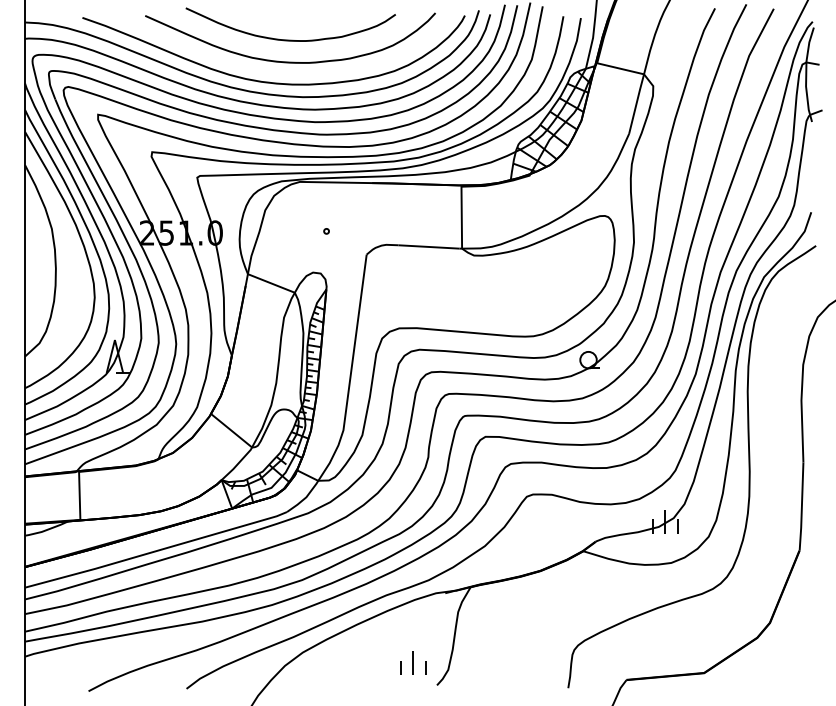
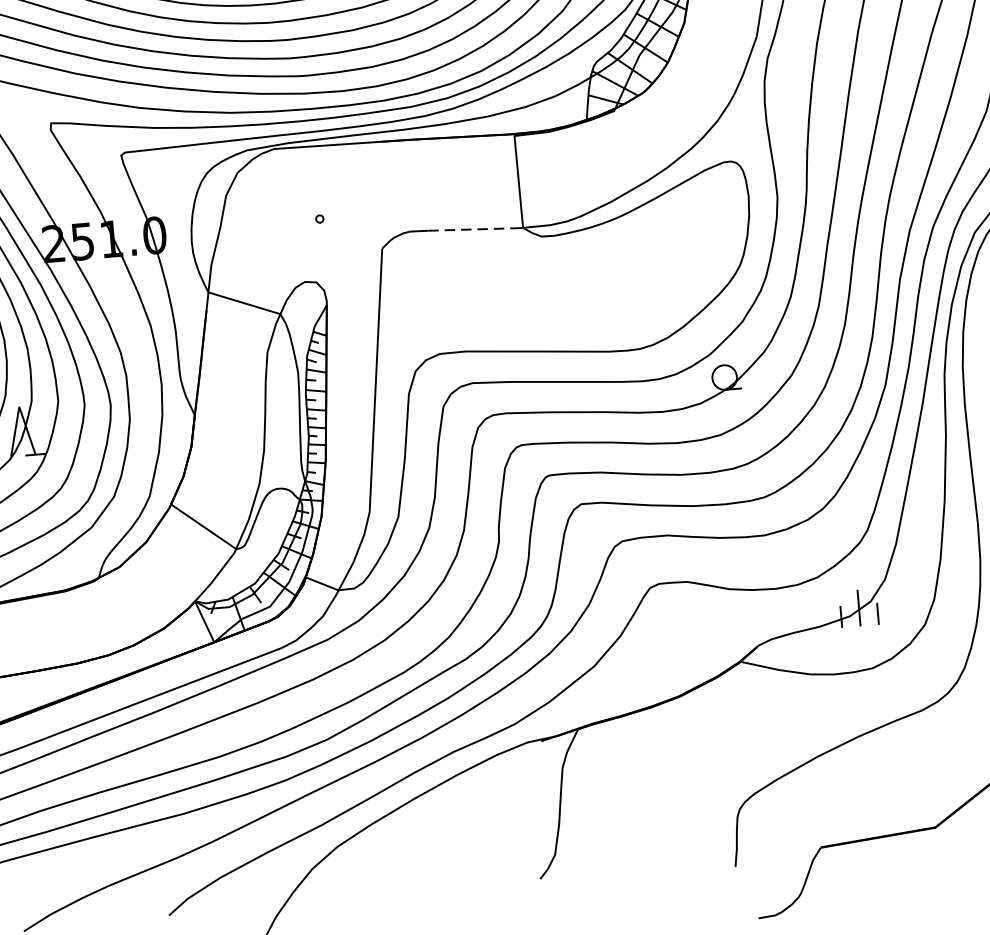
line: (429, 246) -> (474, 228), solid -> dashed
part: (413, 662) -> (502, 848), removed

